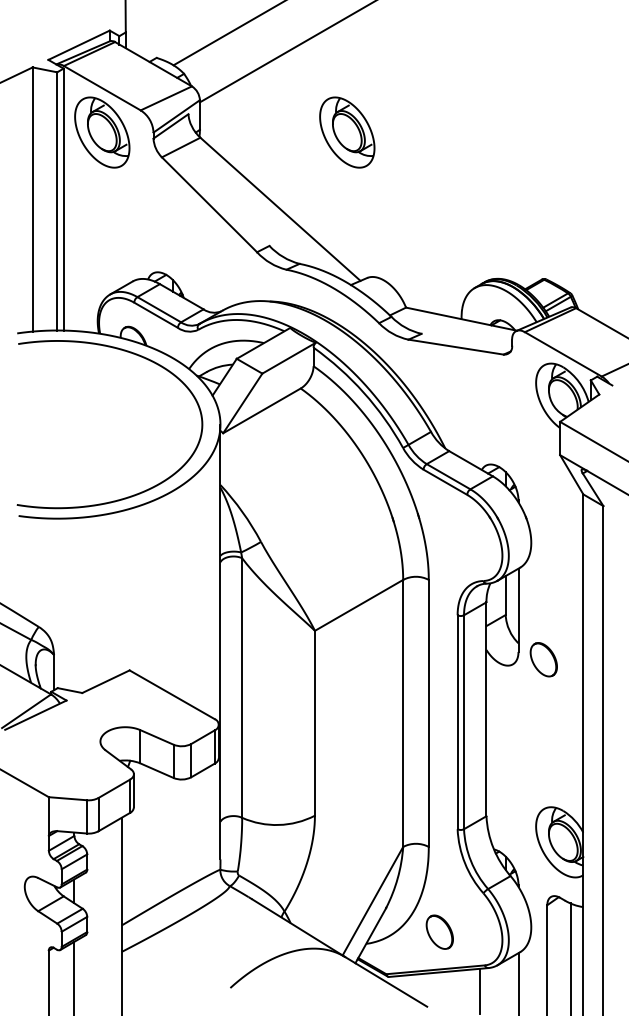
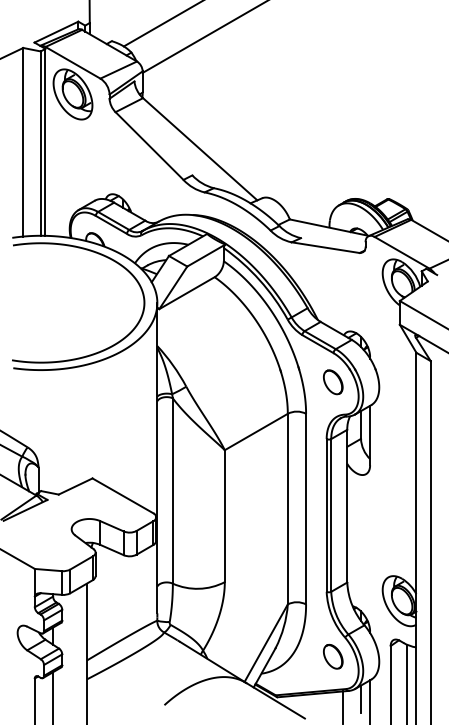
part: (347, 132) -> (248, 94), removed
part: (543, 659) -> (333, 382), moved
part: (439, 931) -> (333, 656), moved
line: (505, 979) -> (360, 699), added

